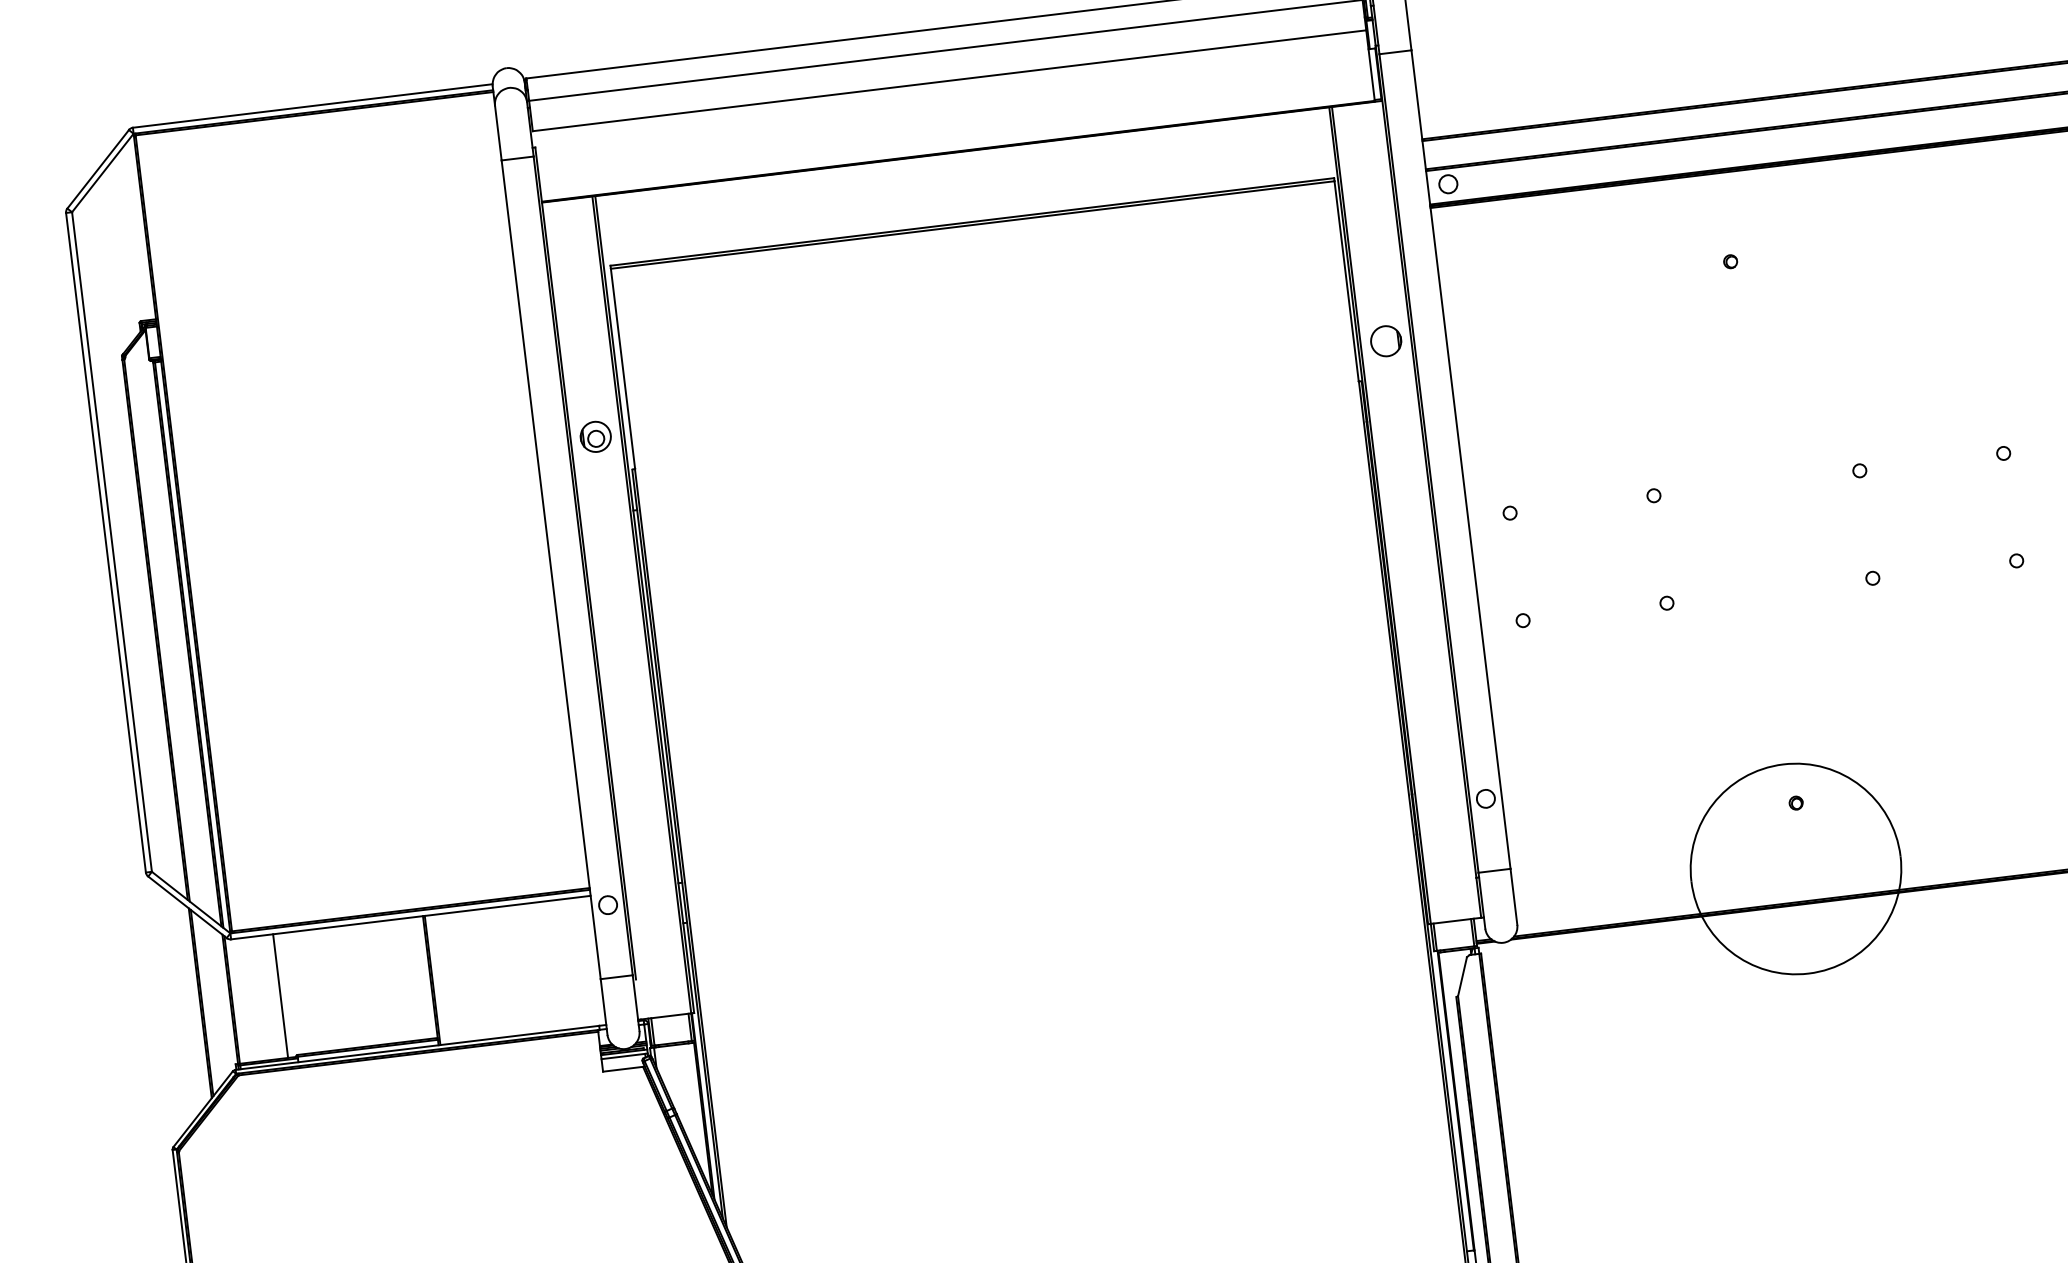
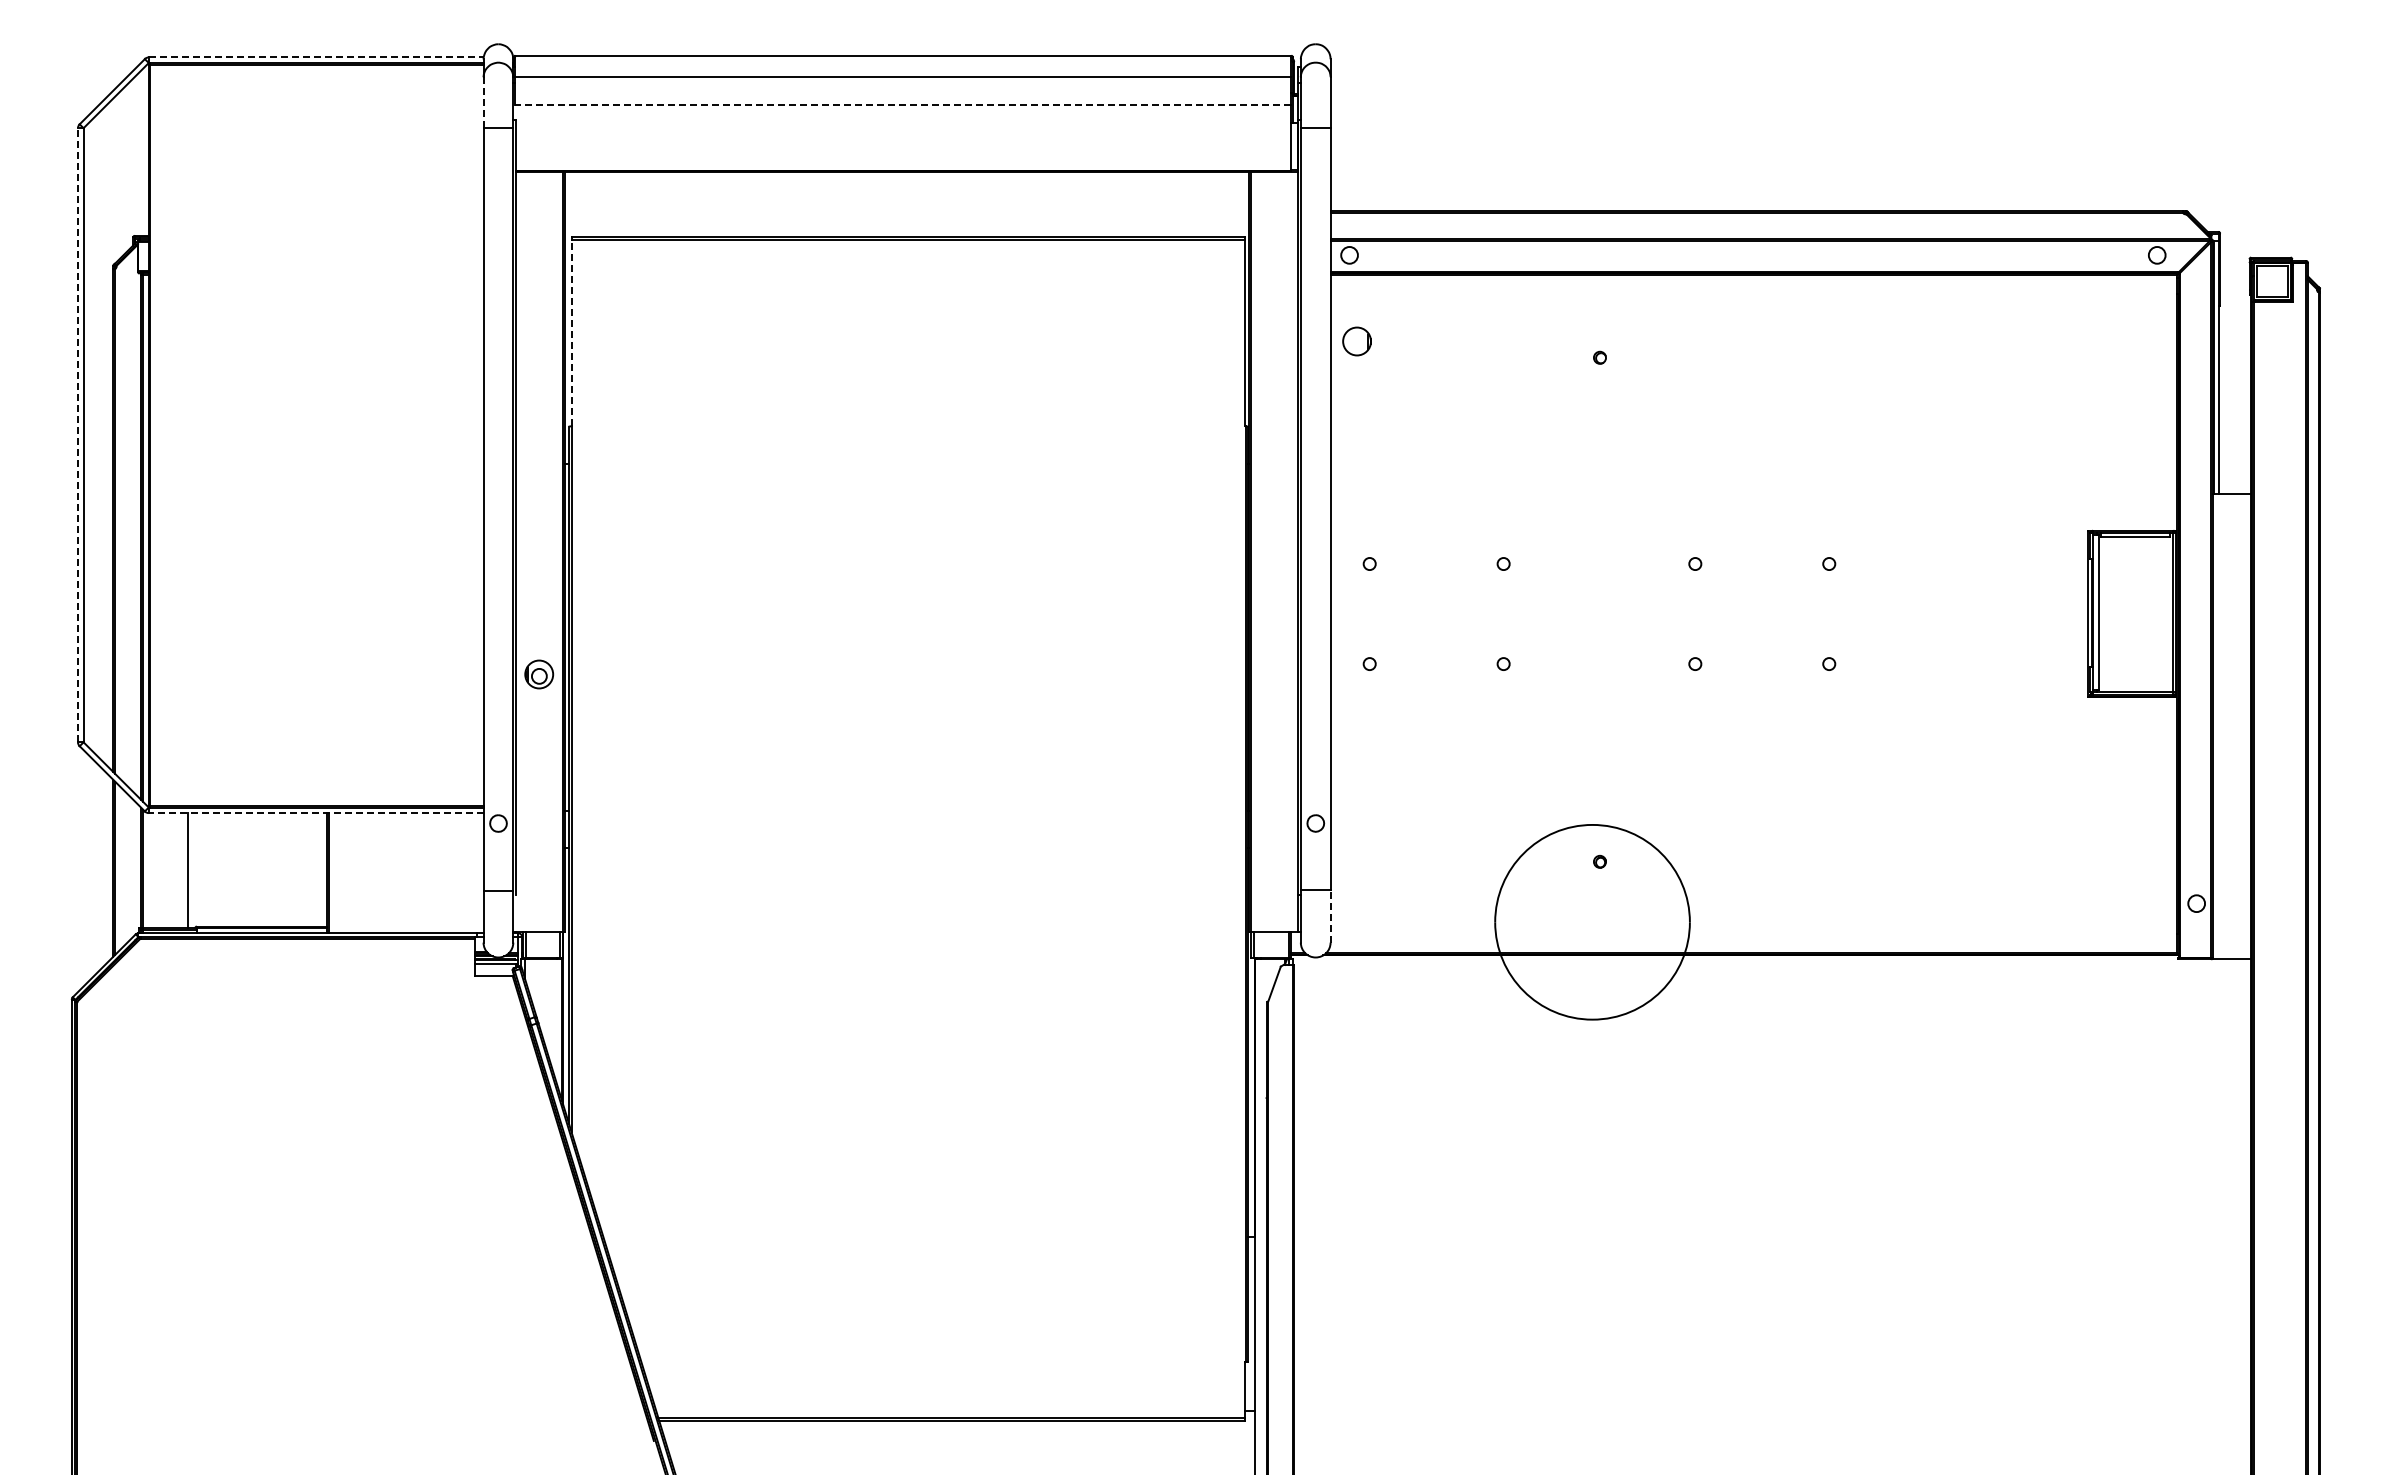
line: (949, 81) -> (903, 105), solid -> dashed
line: (313, 106) -> (316, 57), solid -> dashed
line: (498, 132) -> (483, 102), solid -> dashed
part: (1385, 341) -> (1356, 341), moved
line: (622, 368) -> (571, 332), solid -> dashed
part: (596, 436) -> (539, 674), moved
line: (106, 541) -> (78, 434), solid -> dashed
line: (1513, 896) -> (1330, 916), solid -> dashed
line: (410, 918) -> (315, 813), solid -> dashed

